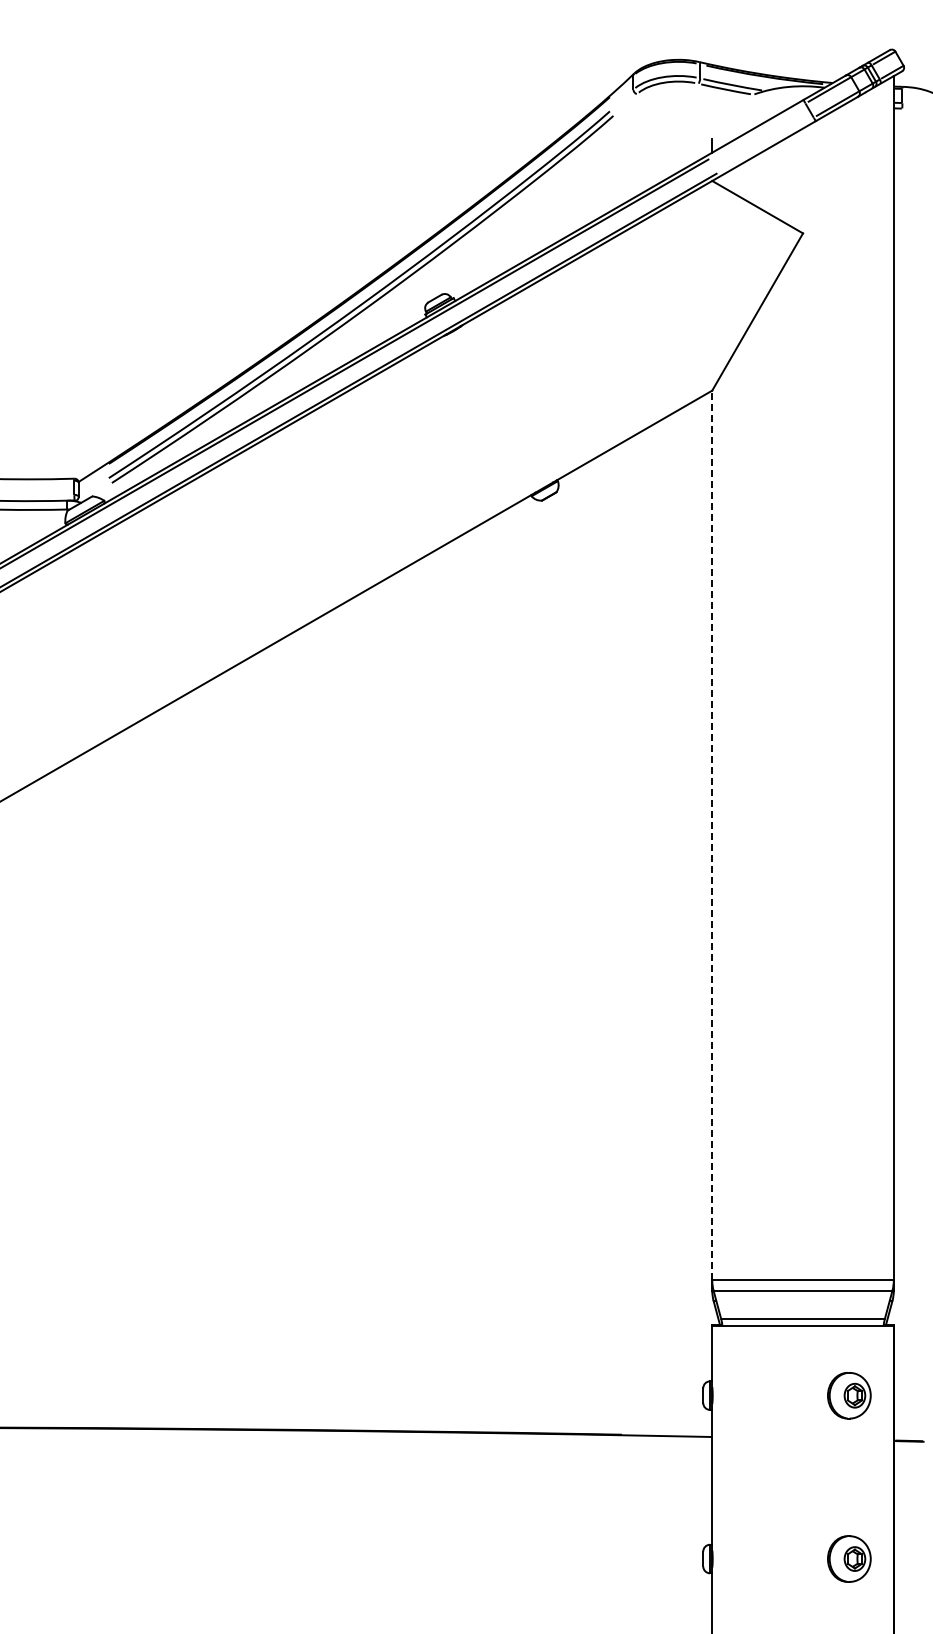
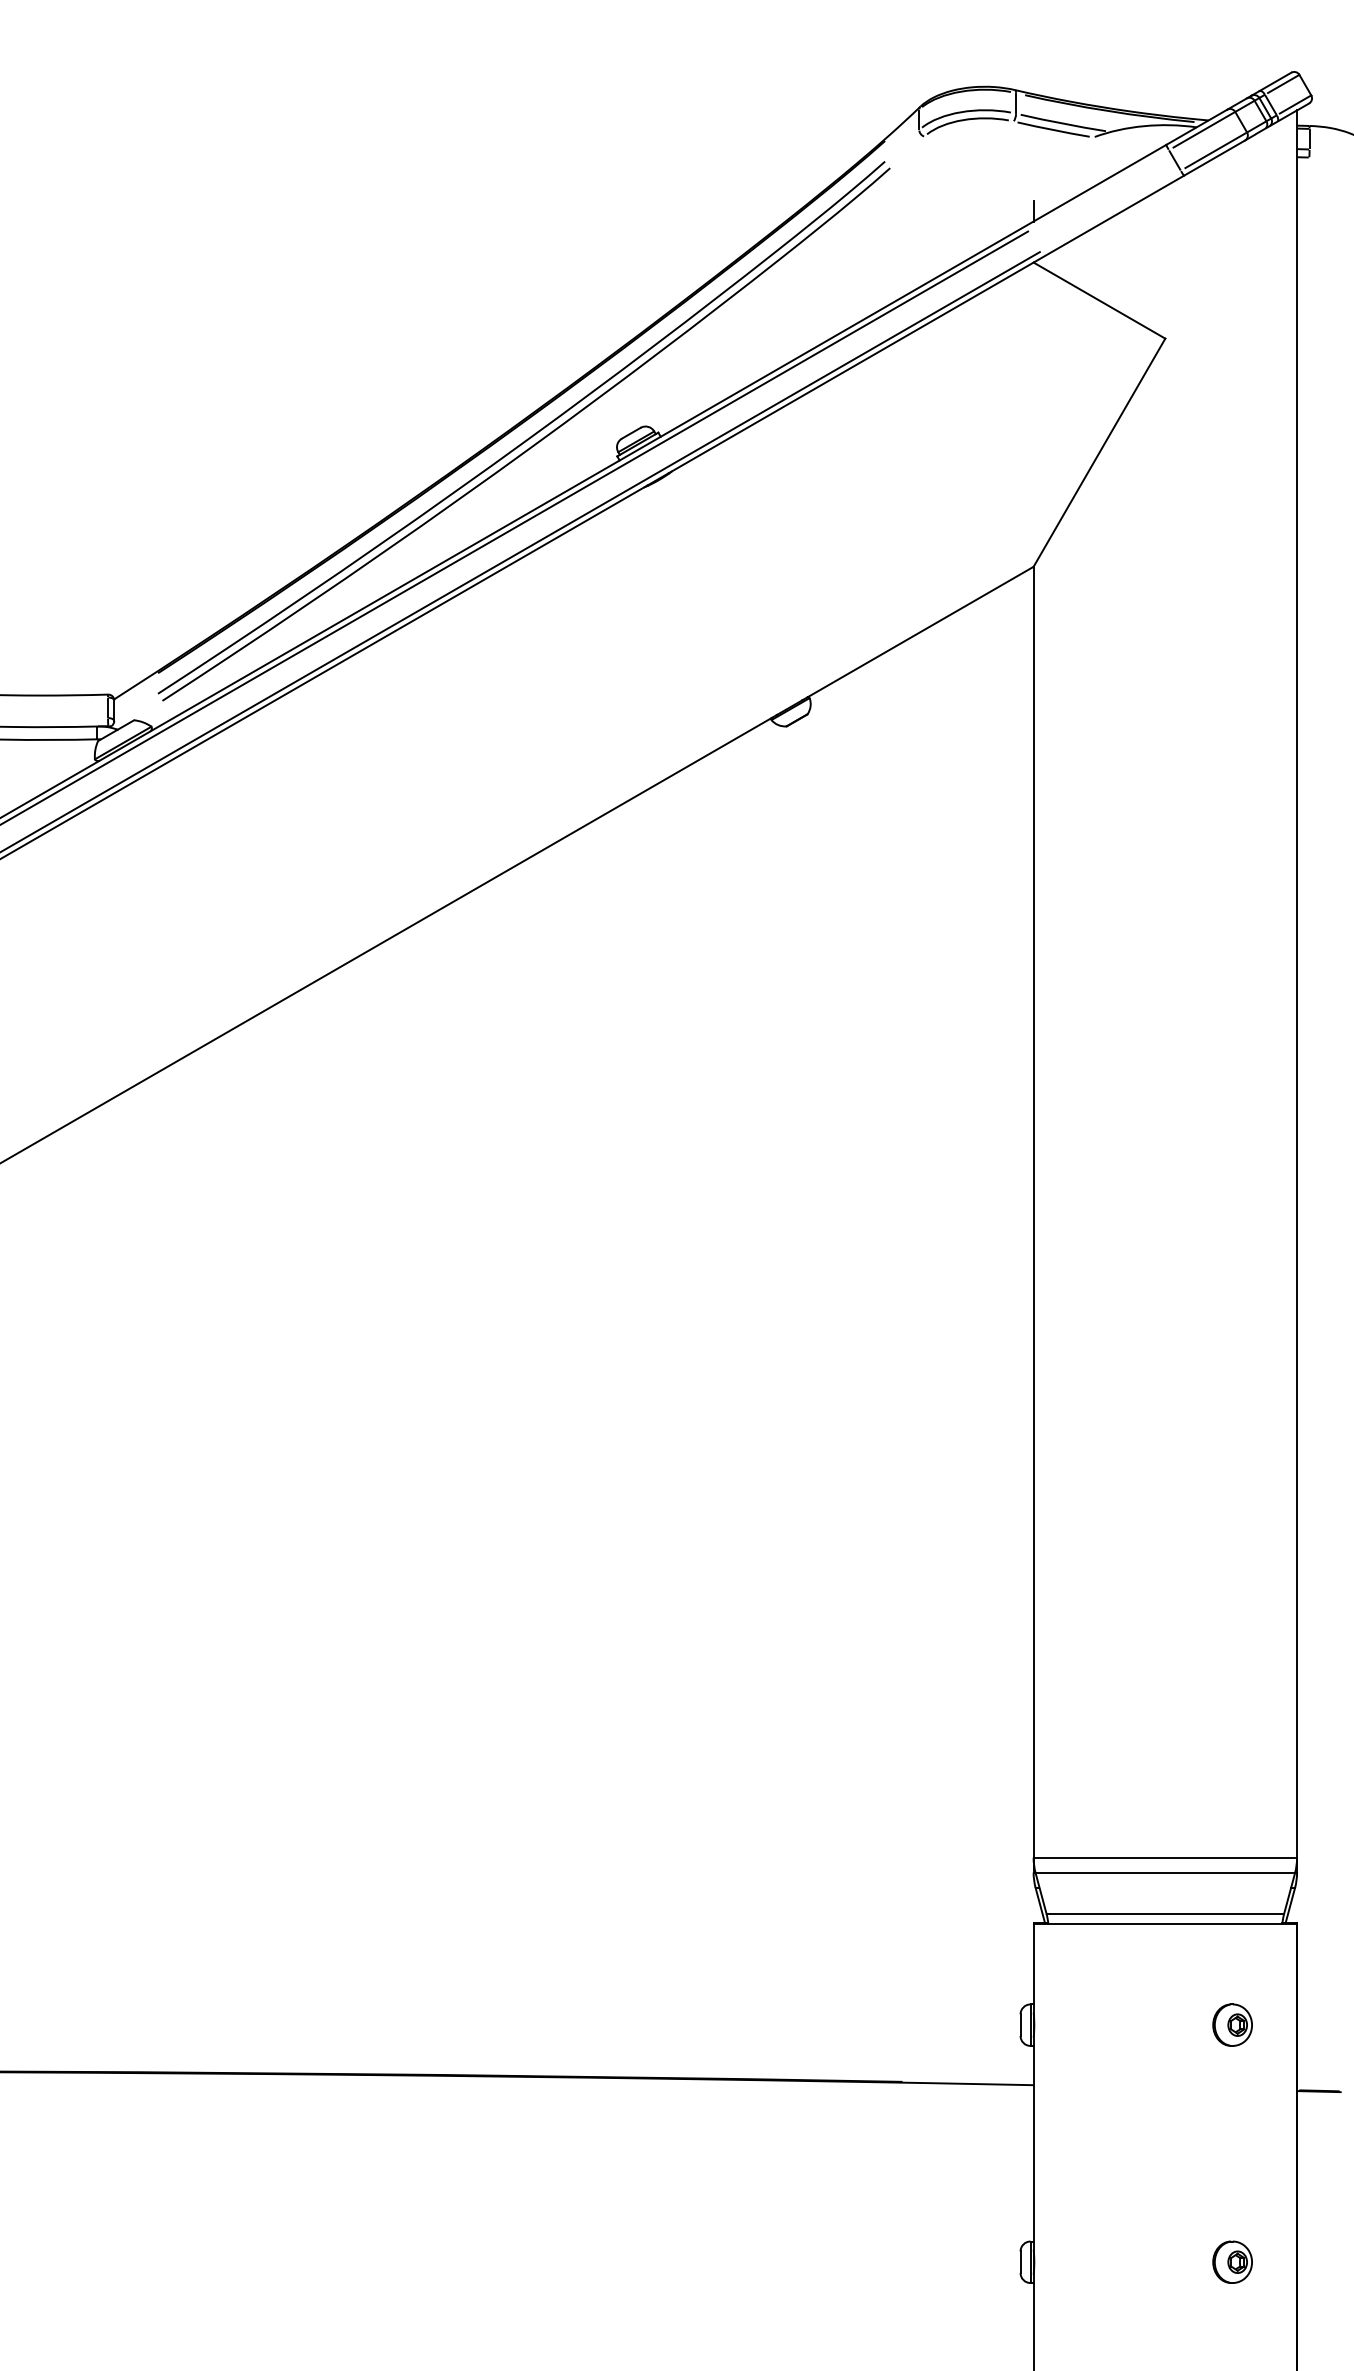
line: (712, 835) -> (1033, 1212), dashed -> solid
part: (849, 1395) -> (1232, 2024), size x0.62
part: (849, 1558) -> (1232, 2261), size x0.62

